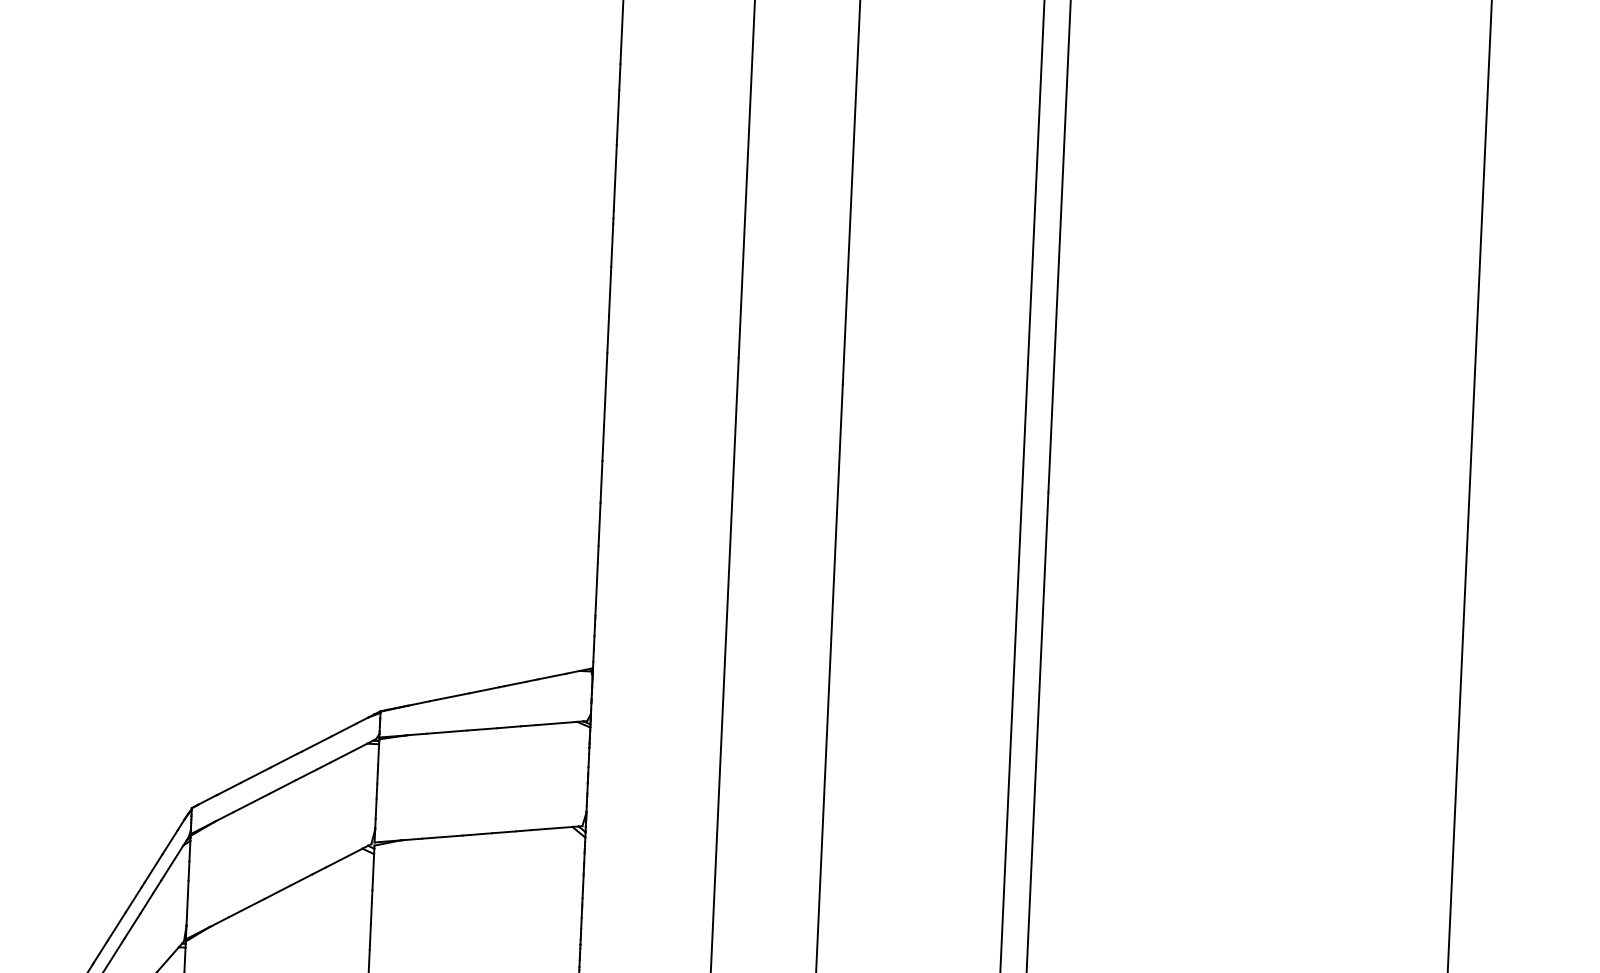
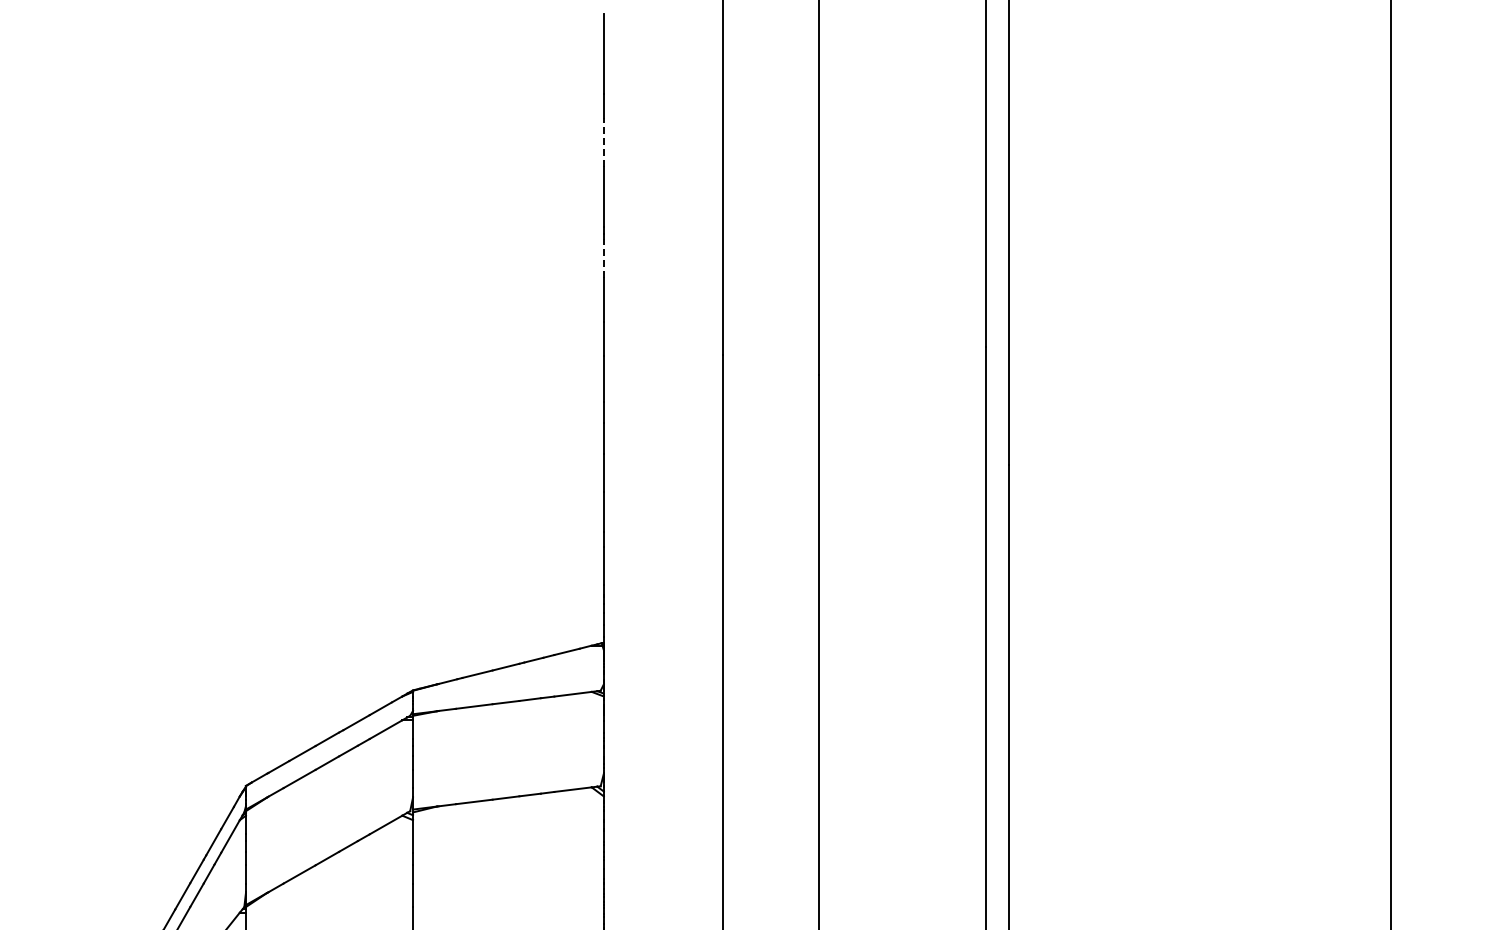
line: (617, 117) -> (603, 142), solid -> dashed
line: (611, 245) -> (603, 258), solid -> dashed

